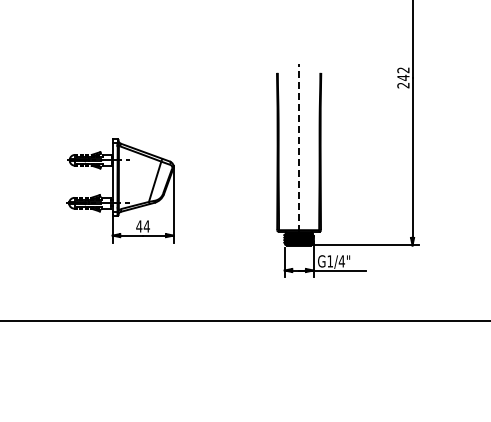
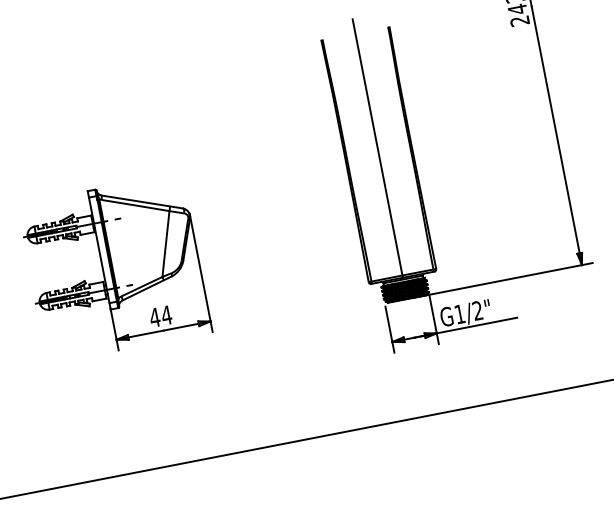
line: (299, 147) -> (378, 147), dashed -> solid
text: (341, 261) -> (477, 311), G1/4" -> G1/2"

